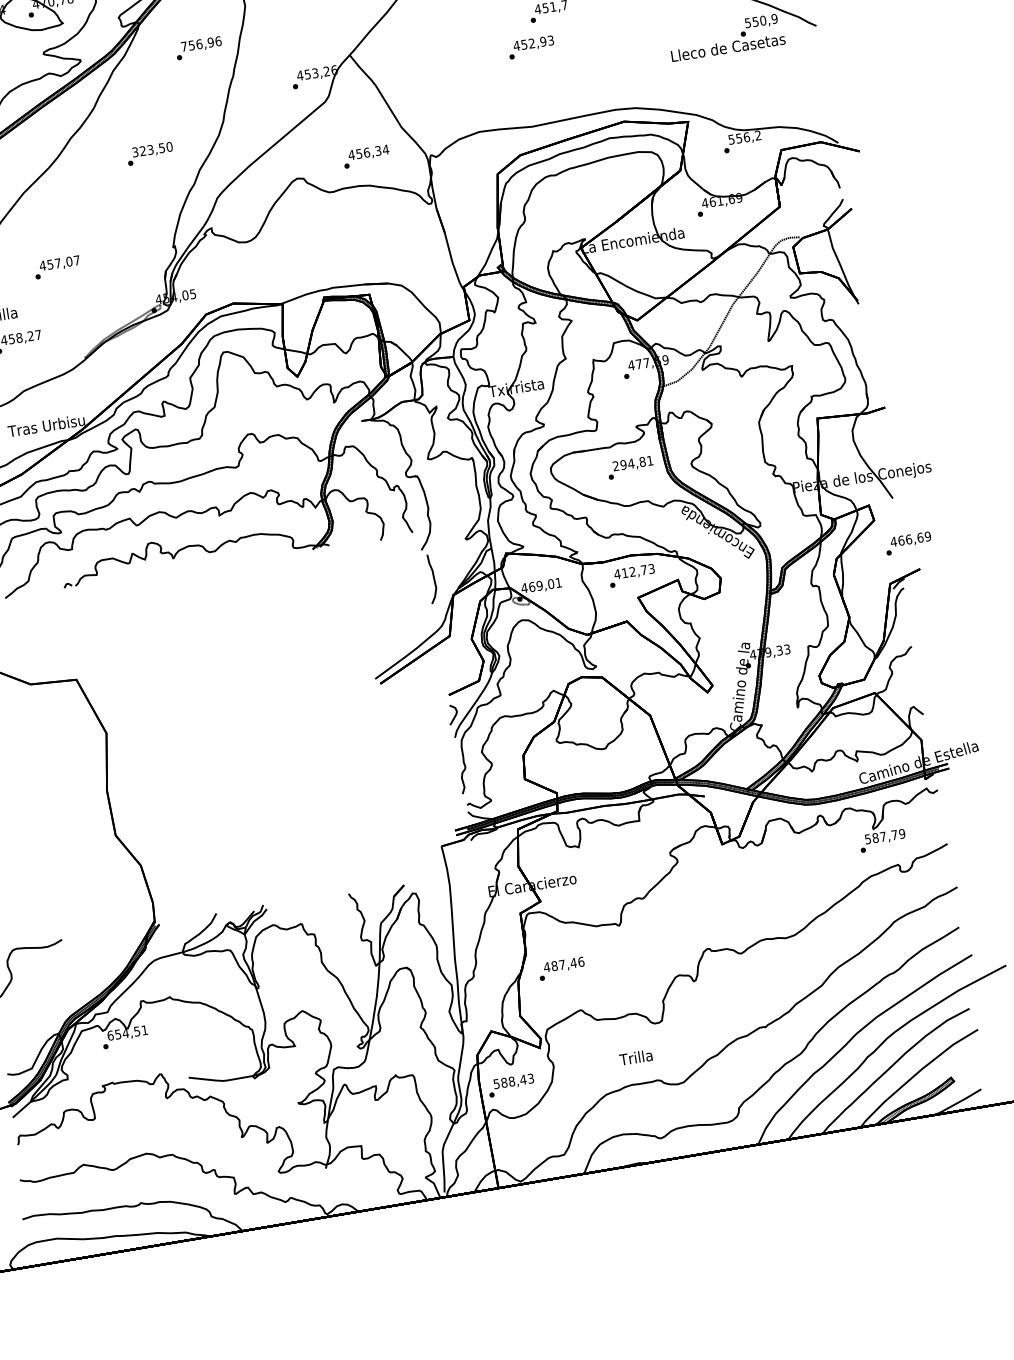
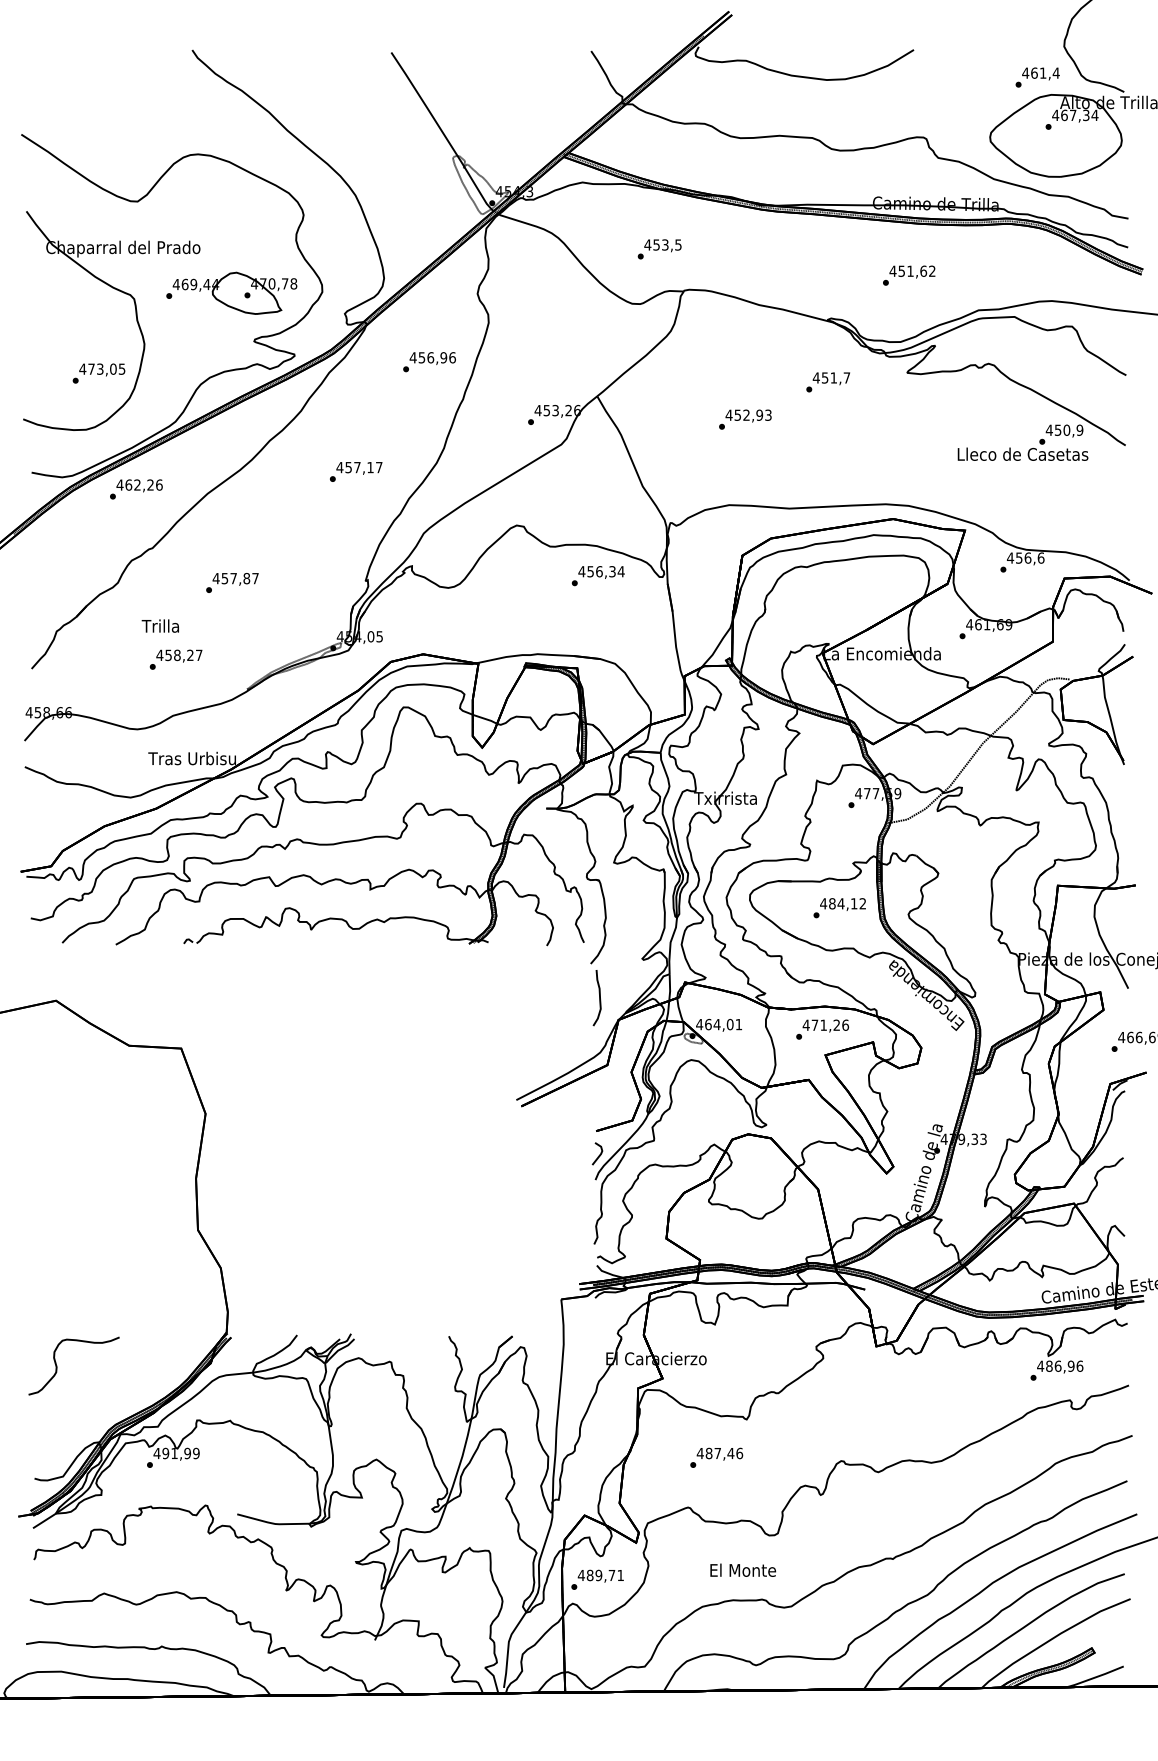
text: (747, 22) -> (1048, 429), 550,9 -> 450,9
text: (183, 46) -> (412, 357), 756,96 -> 456,96
text: (531, 47) -> (745, 419), moved
text: (744, 137) -> (1025, 557), 556,2 -> 456,6
text: (152, 149) -> (359, 467), 323,50 -> 457,17
text: (365, 157) -> (597, 576), moved
text: (69, 261) -> (246, 578), 457,07 -> 457,87
text: (632, 463) -> (842, 903), 294,81 -> 484,12
text: (638, 570) -> (830, 1024), 412,73 -> 471,26
text: (539, 585) -> (716, 1024), 469,01 -> 464,01
text: (885, 835) -> (1060, 1365), 587,79 -> 486,96
text: (561, 968) -> (716, 1457), moved
text: (127, 1033) -> (176, 1453), 654,51 -> 491,99
text: (636, 1056) -> (743, 1569), Trilla -> El Monte
text: (513, 1081) -> (600, 1575), 588,43 -> 489,71

